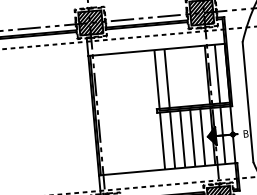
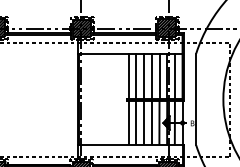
line: (197, 76) -> (159, 76), added
line: (186, 77) -> (151, 76), added
line: (177, 78) -> (144, 76), added

